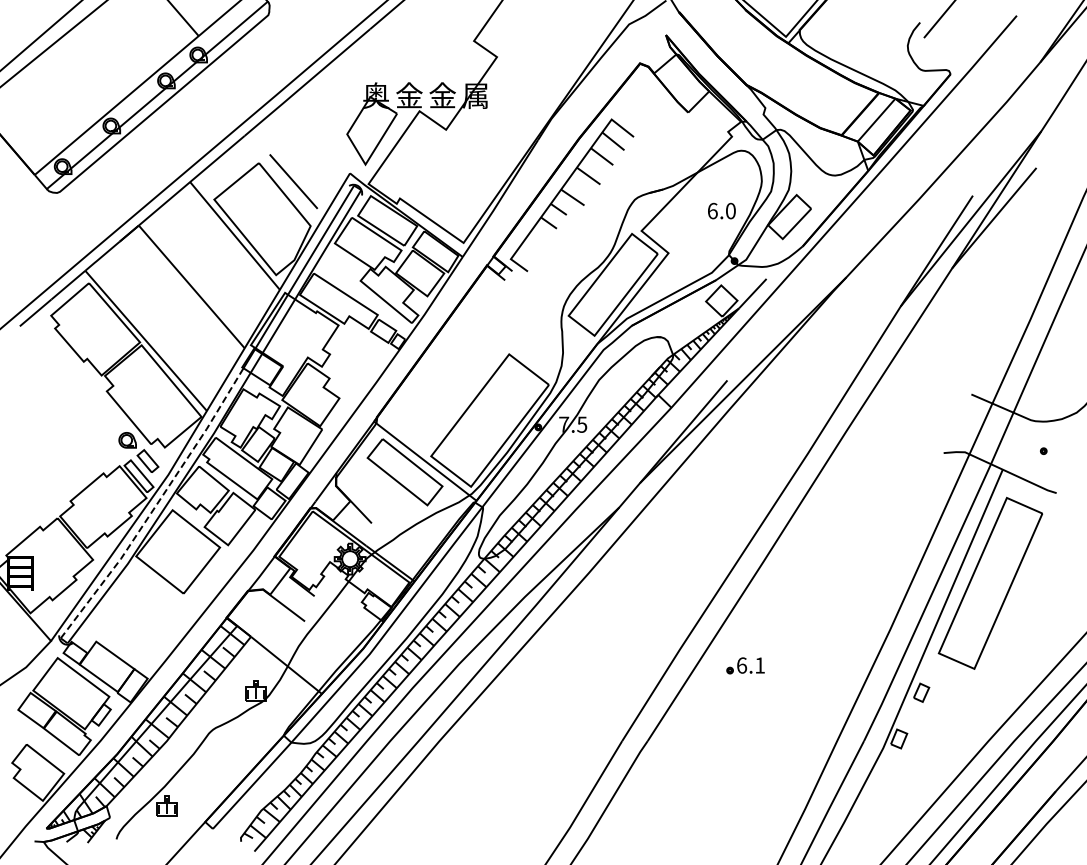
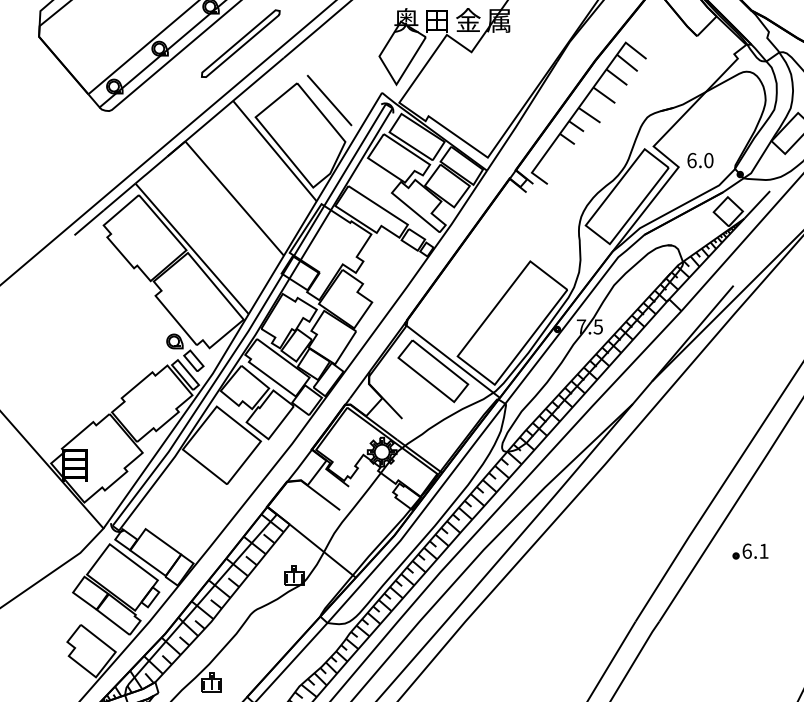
text: (409, 95) -> (437, 20), 金 -> 田
part: (198, 120) -> (240, 43), added
text: (721, 210) -> (700, 159), moved
line: (156, 505) -> (201, 402), dashed -> solid

